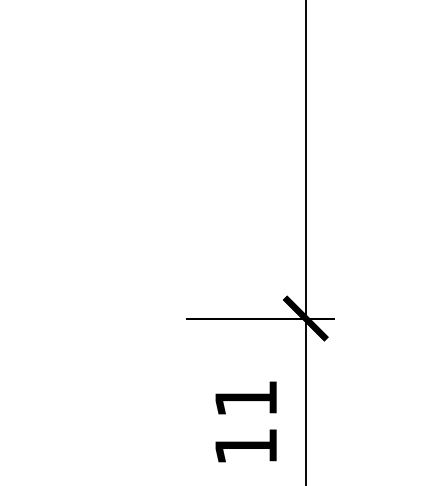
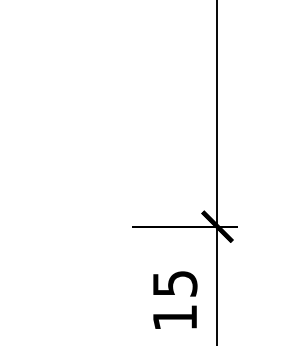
text: (246, 398) -> (175, 283), 11 -> 15

